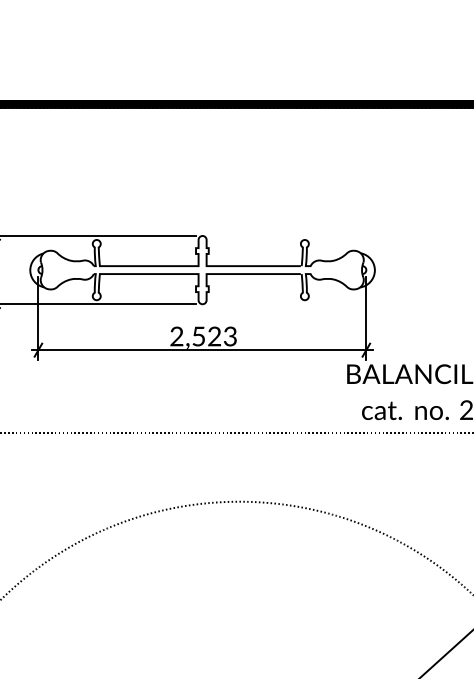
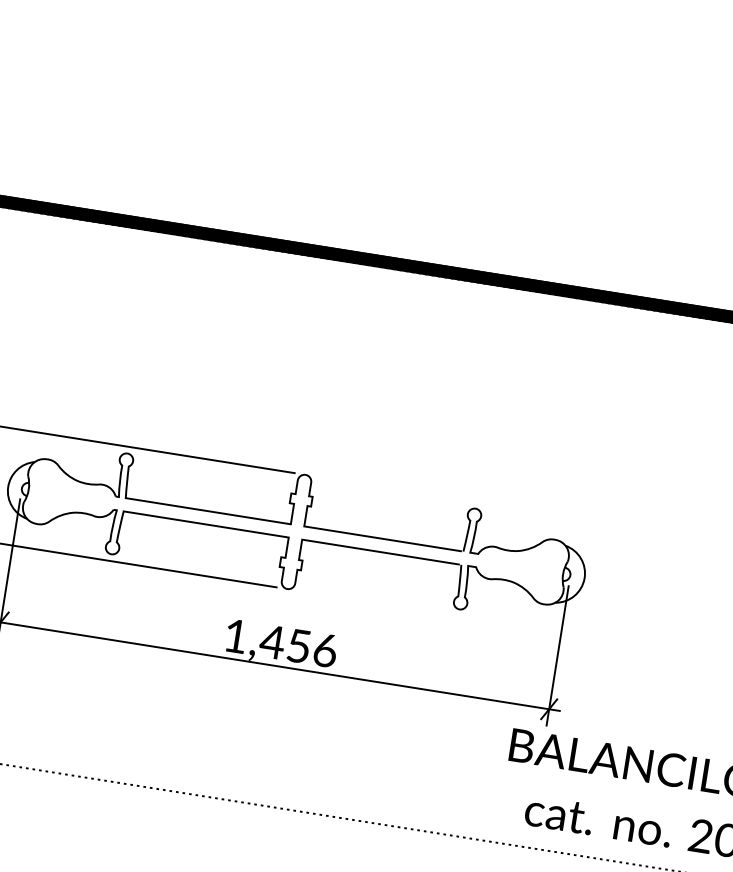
text: (203, 336) -> (280, 643), 2,523 -> 1,456

